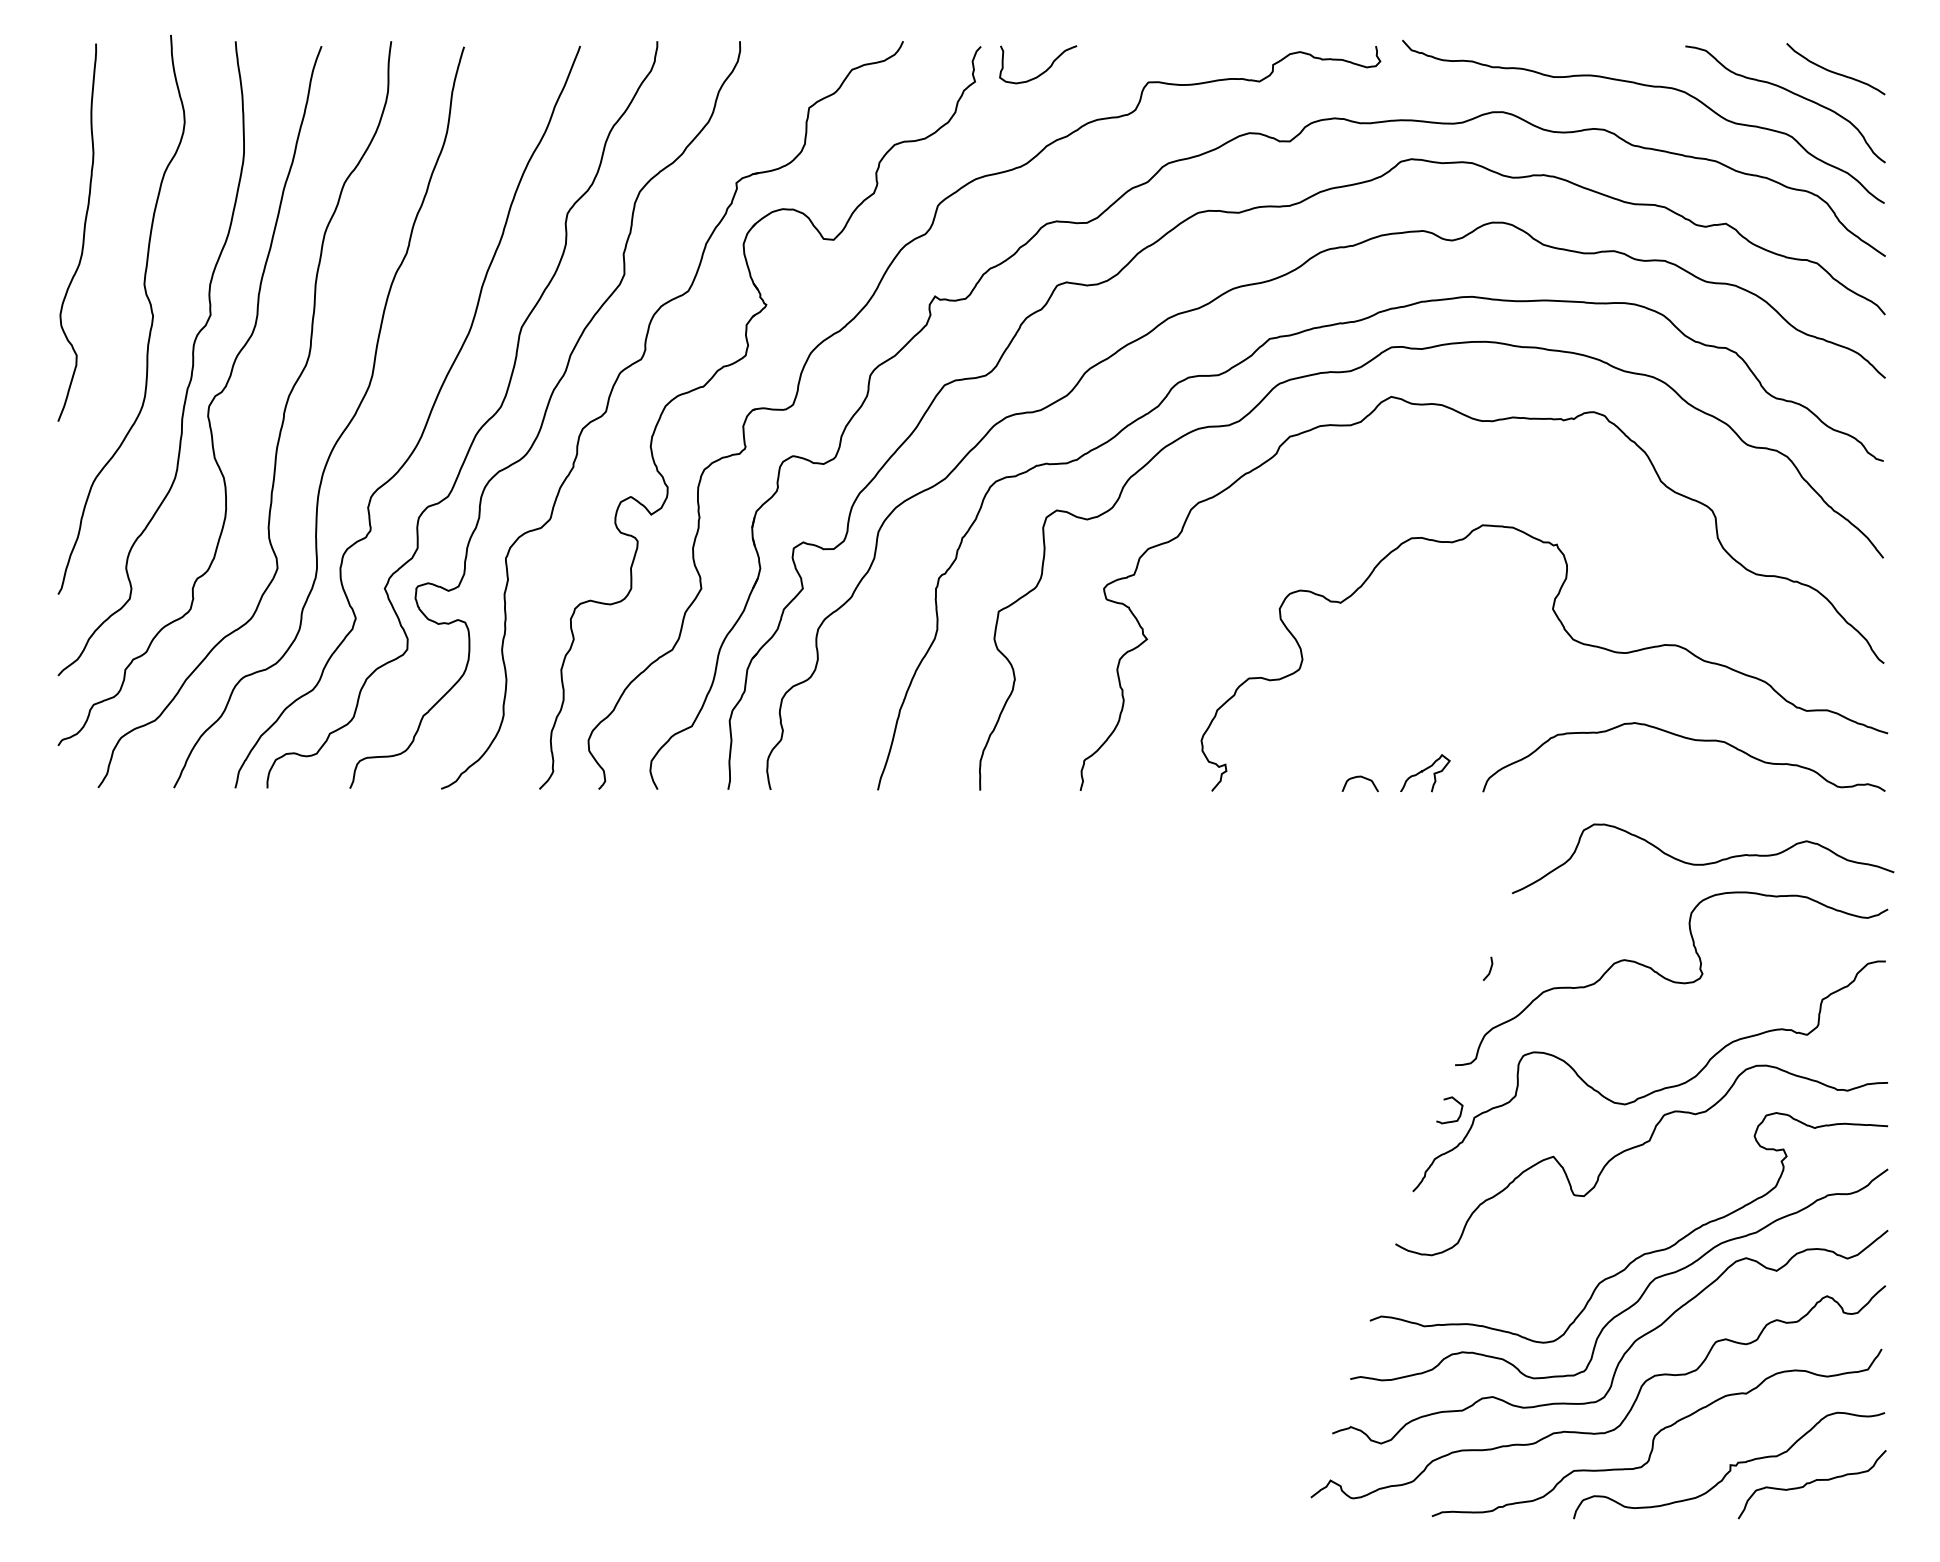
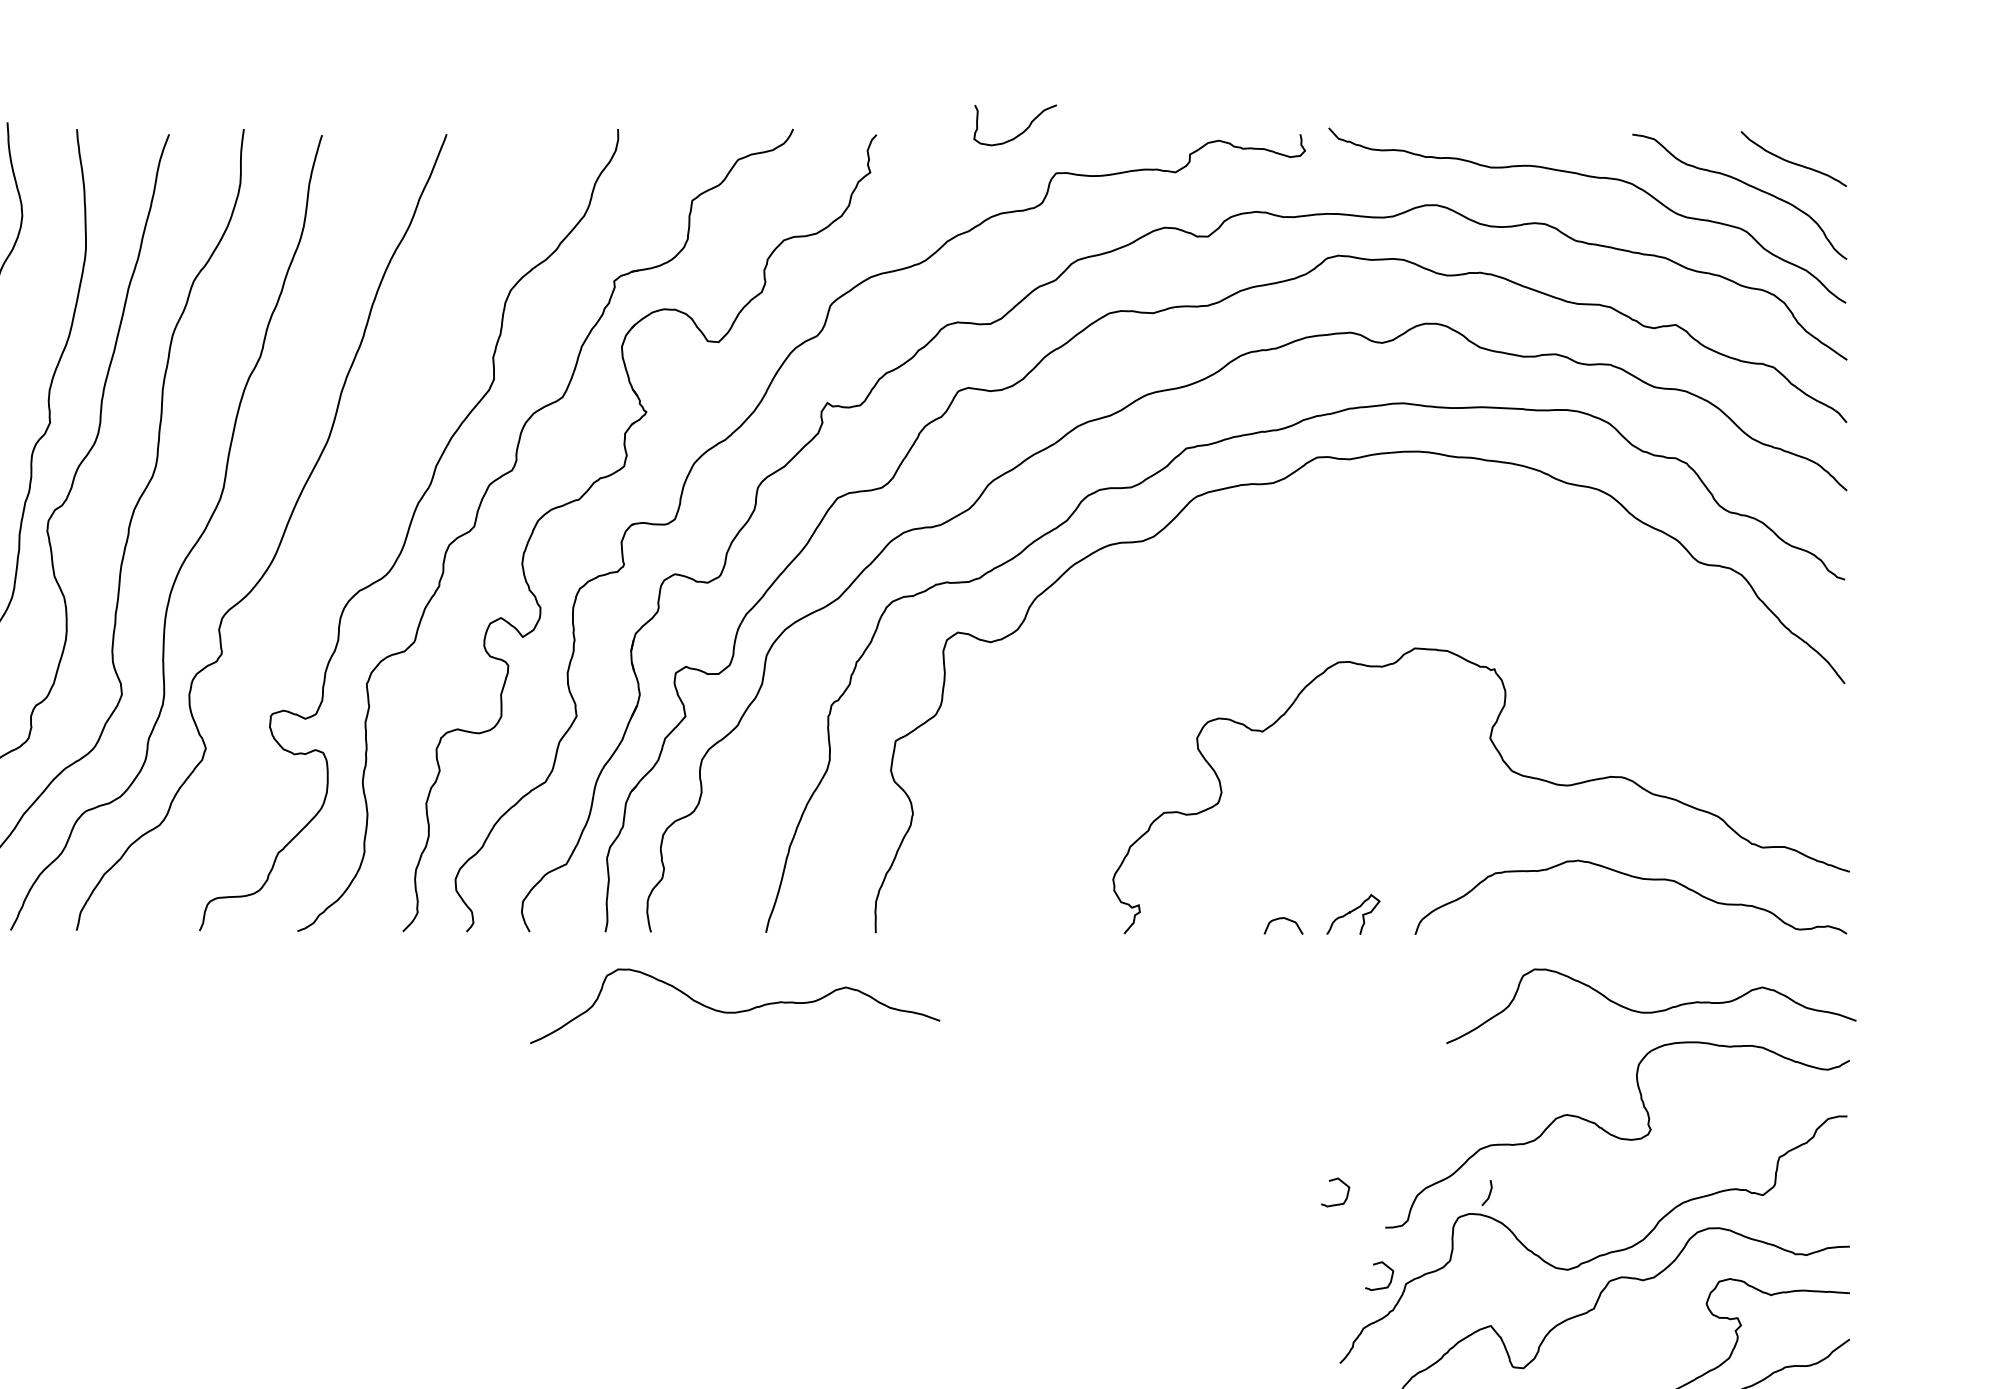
curve: (1043, 71) -> (1020, 132), moved
curve: (1491, 422) -> (1424, 538), removed
curve: (478, 429) -> (337, 545), removed
curve: (849, 863) -> (735, 1011), added
curve: (1489, 969) -> (1488, 1193), moved
curve: (1411, 1042) -> (1338, 1203), added

